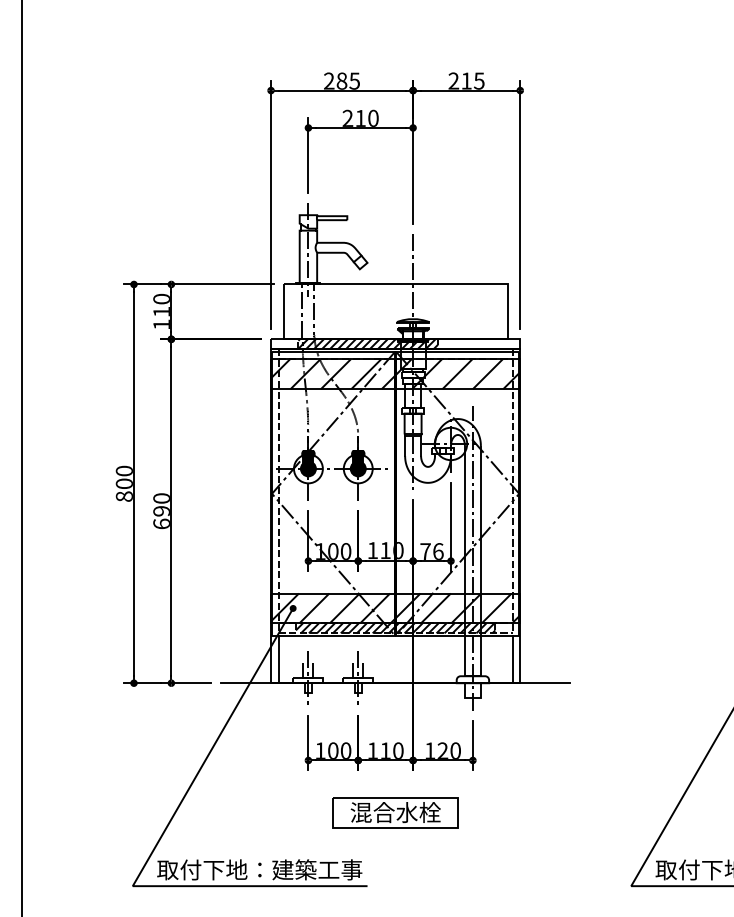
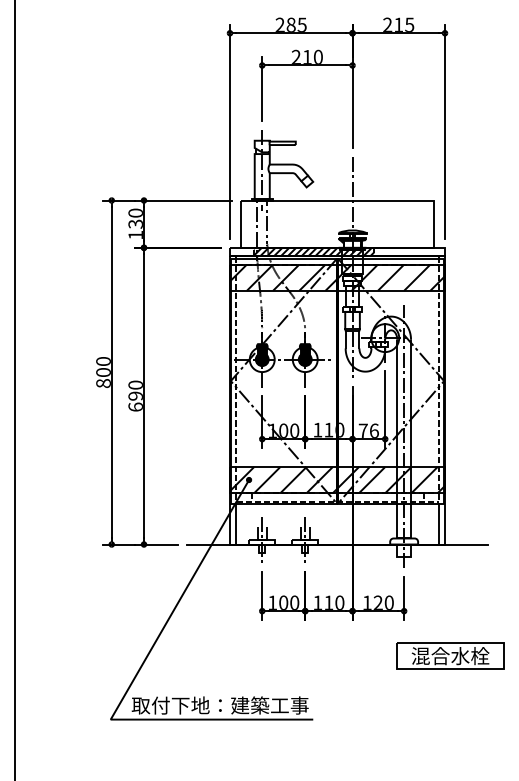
text: (161, 311) -> (135, 223), 110 -> 130
hatch: (395, 628) -> (337, 497), removed
part: (395, 812) -> (450, 656), moved

